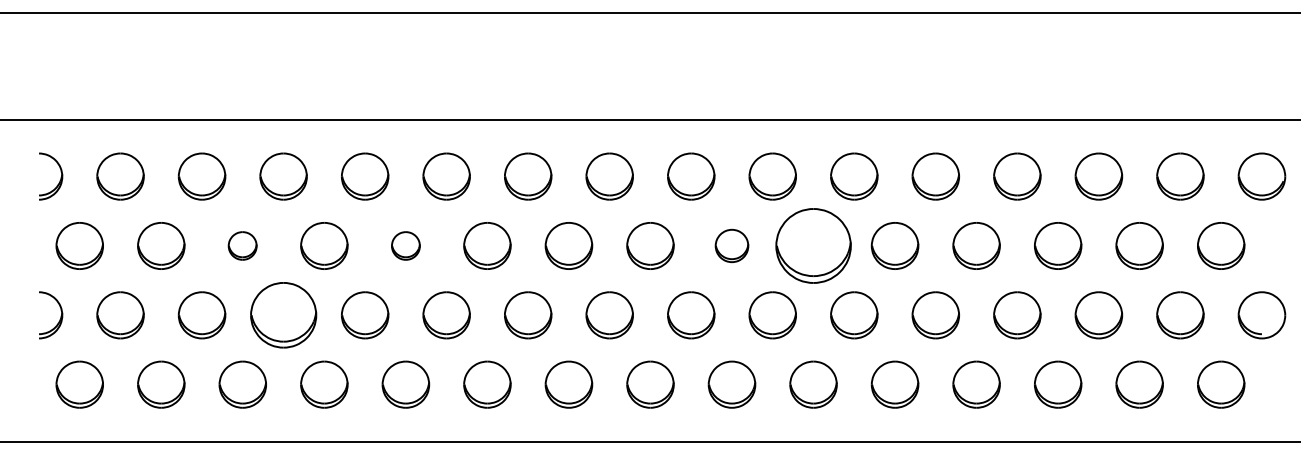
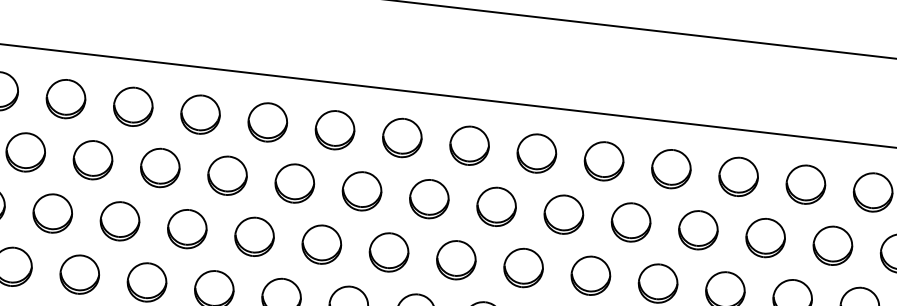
part: (242, 245) -> (92, 159), size x1.67
part: (405, 245) -> (227, 175), size x1.67
part: (731, 245) -> (496, 206), size x1.43
part: (813, 245) -> (563, 214), size x0.62
part: (283, 315) -> (119, 221), size x0.71

